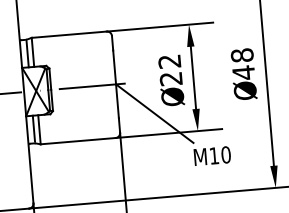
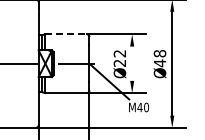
line: (70, 34) -> (66, 34), solid -> dashed
line: (193, 77) -> (132, 63), removed
text: (213, 156) -> (139, 107), M10 -> M40

